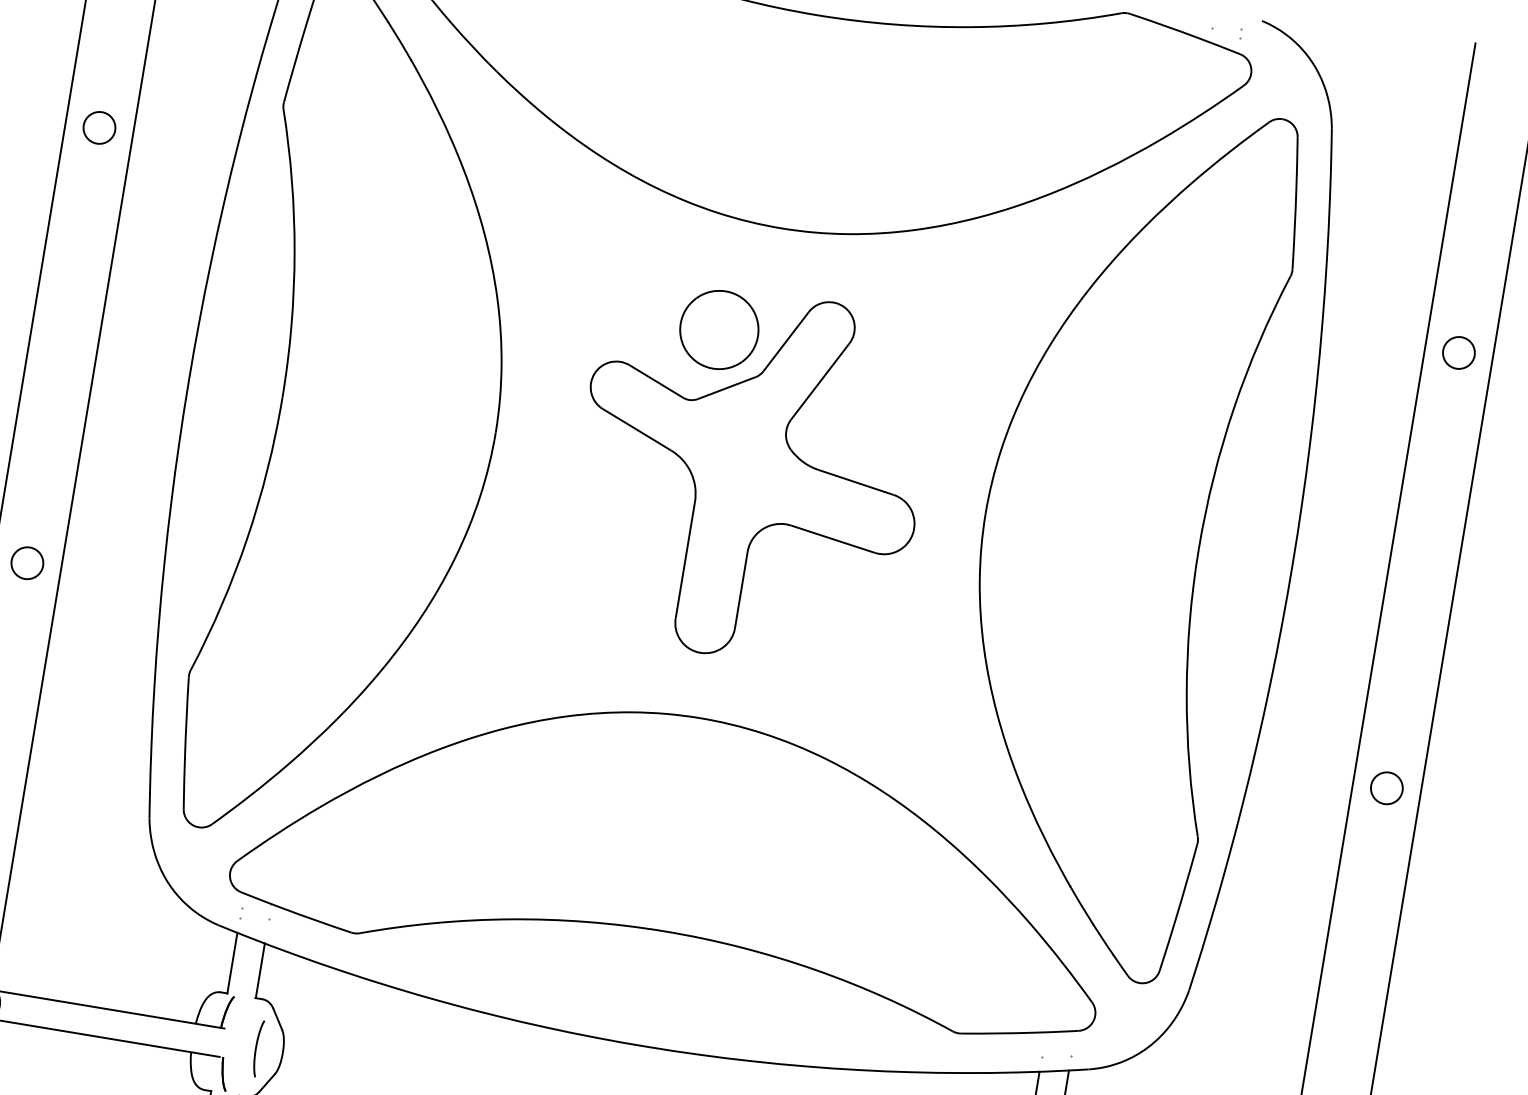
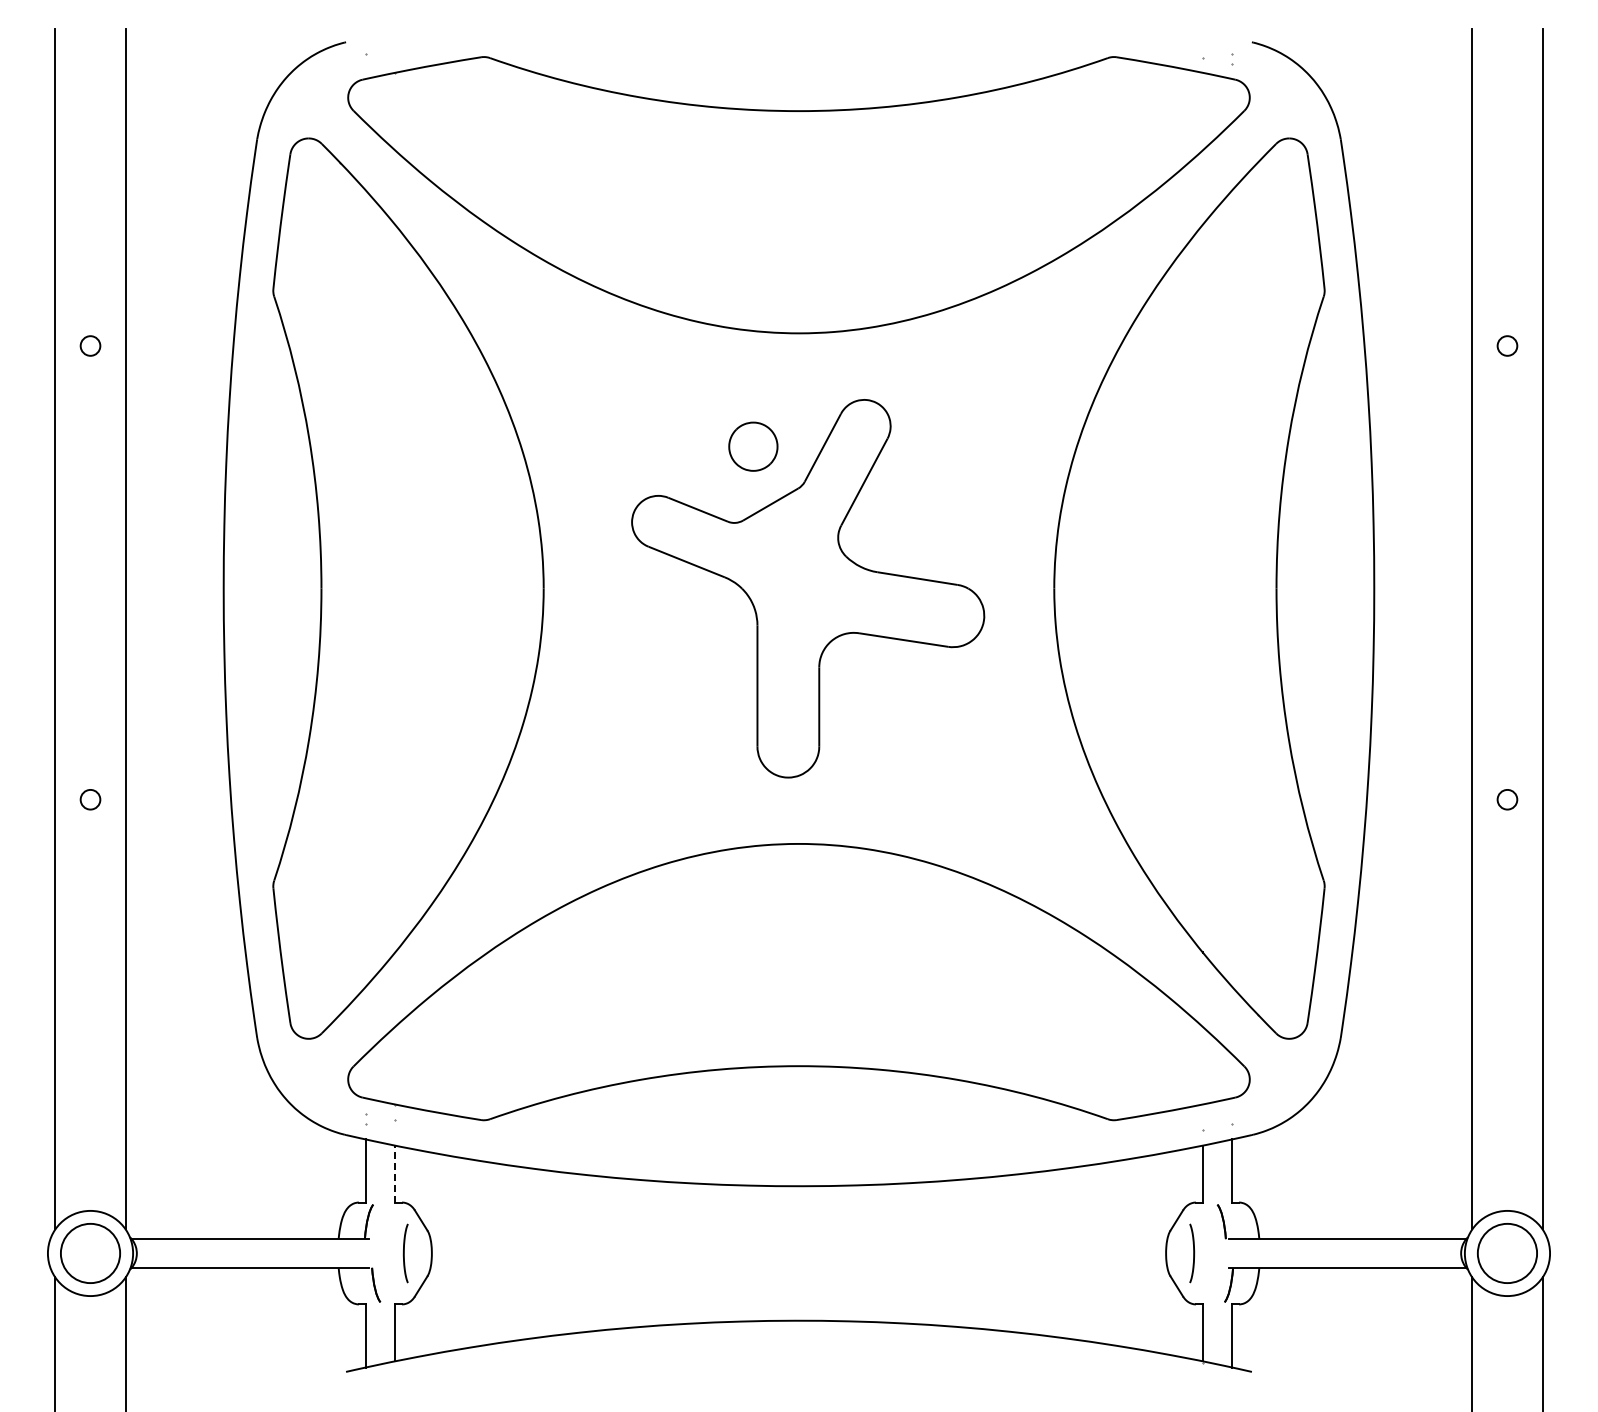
circle: (99, 127) -> (90, 345), size x0.6
part: (719, 329) -> (753, 446), size x0.6
circle: (1459, 352) -> (1507, 345), size x0.6
circle: (27, 563) -> (90, 799), size x0.6
circle: (1386, 788) -> (1507, 799), size x0.6
line: (260, 970) -> (395, 1173), solid -> dashed

